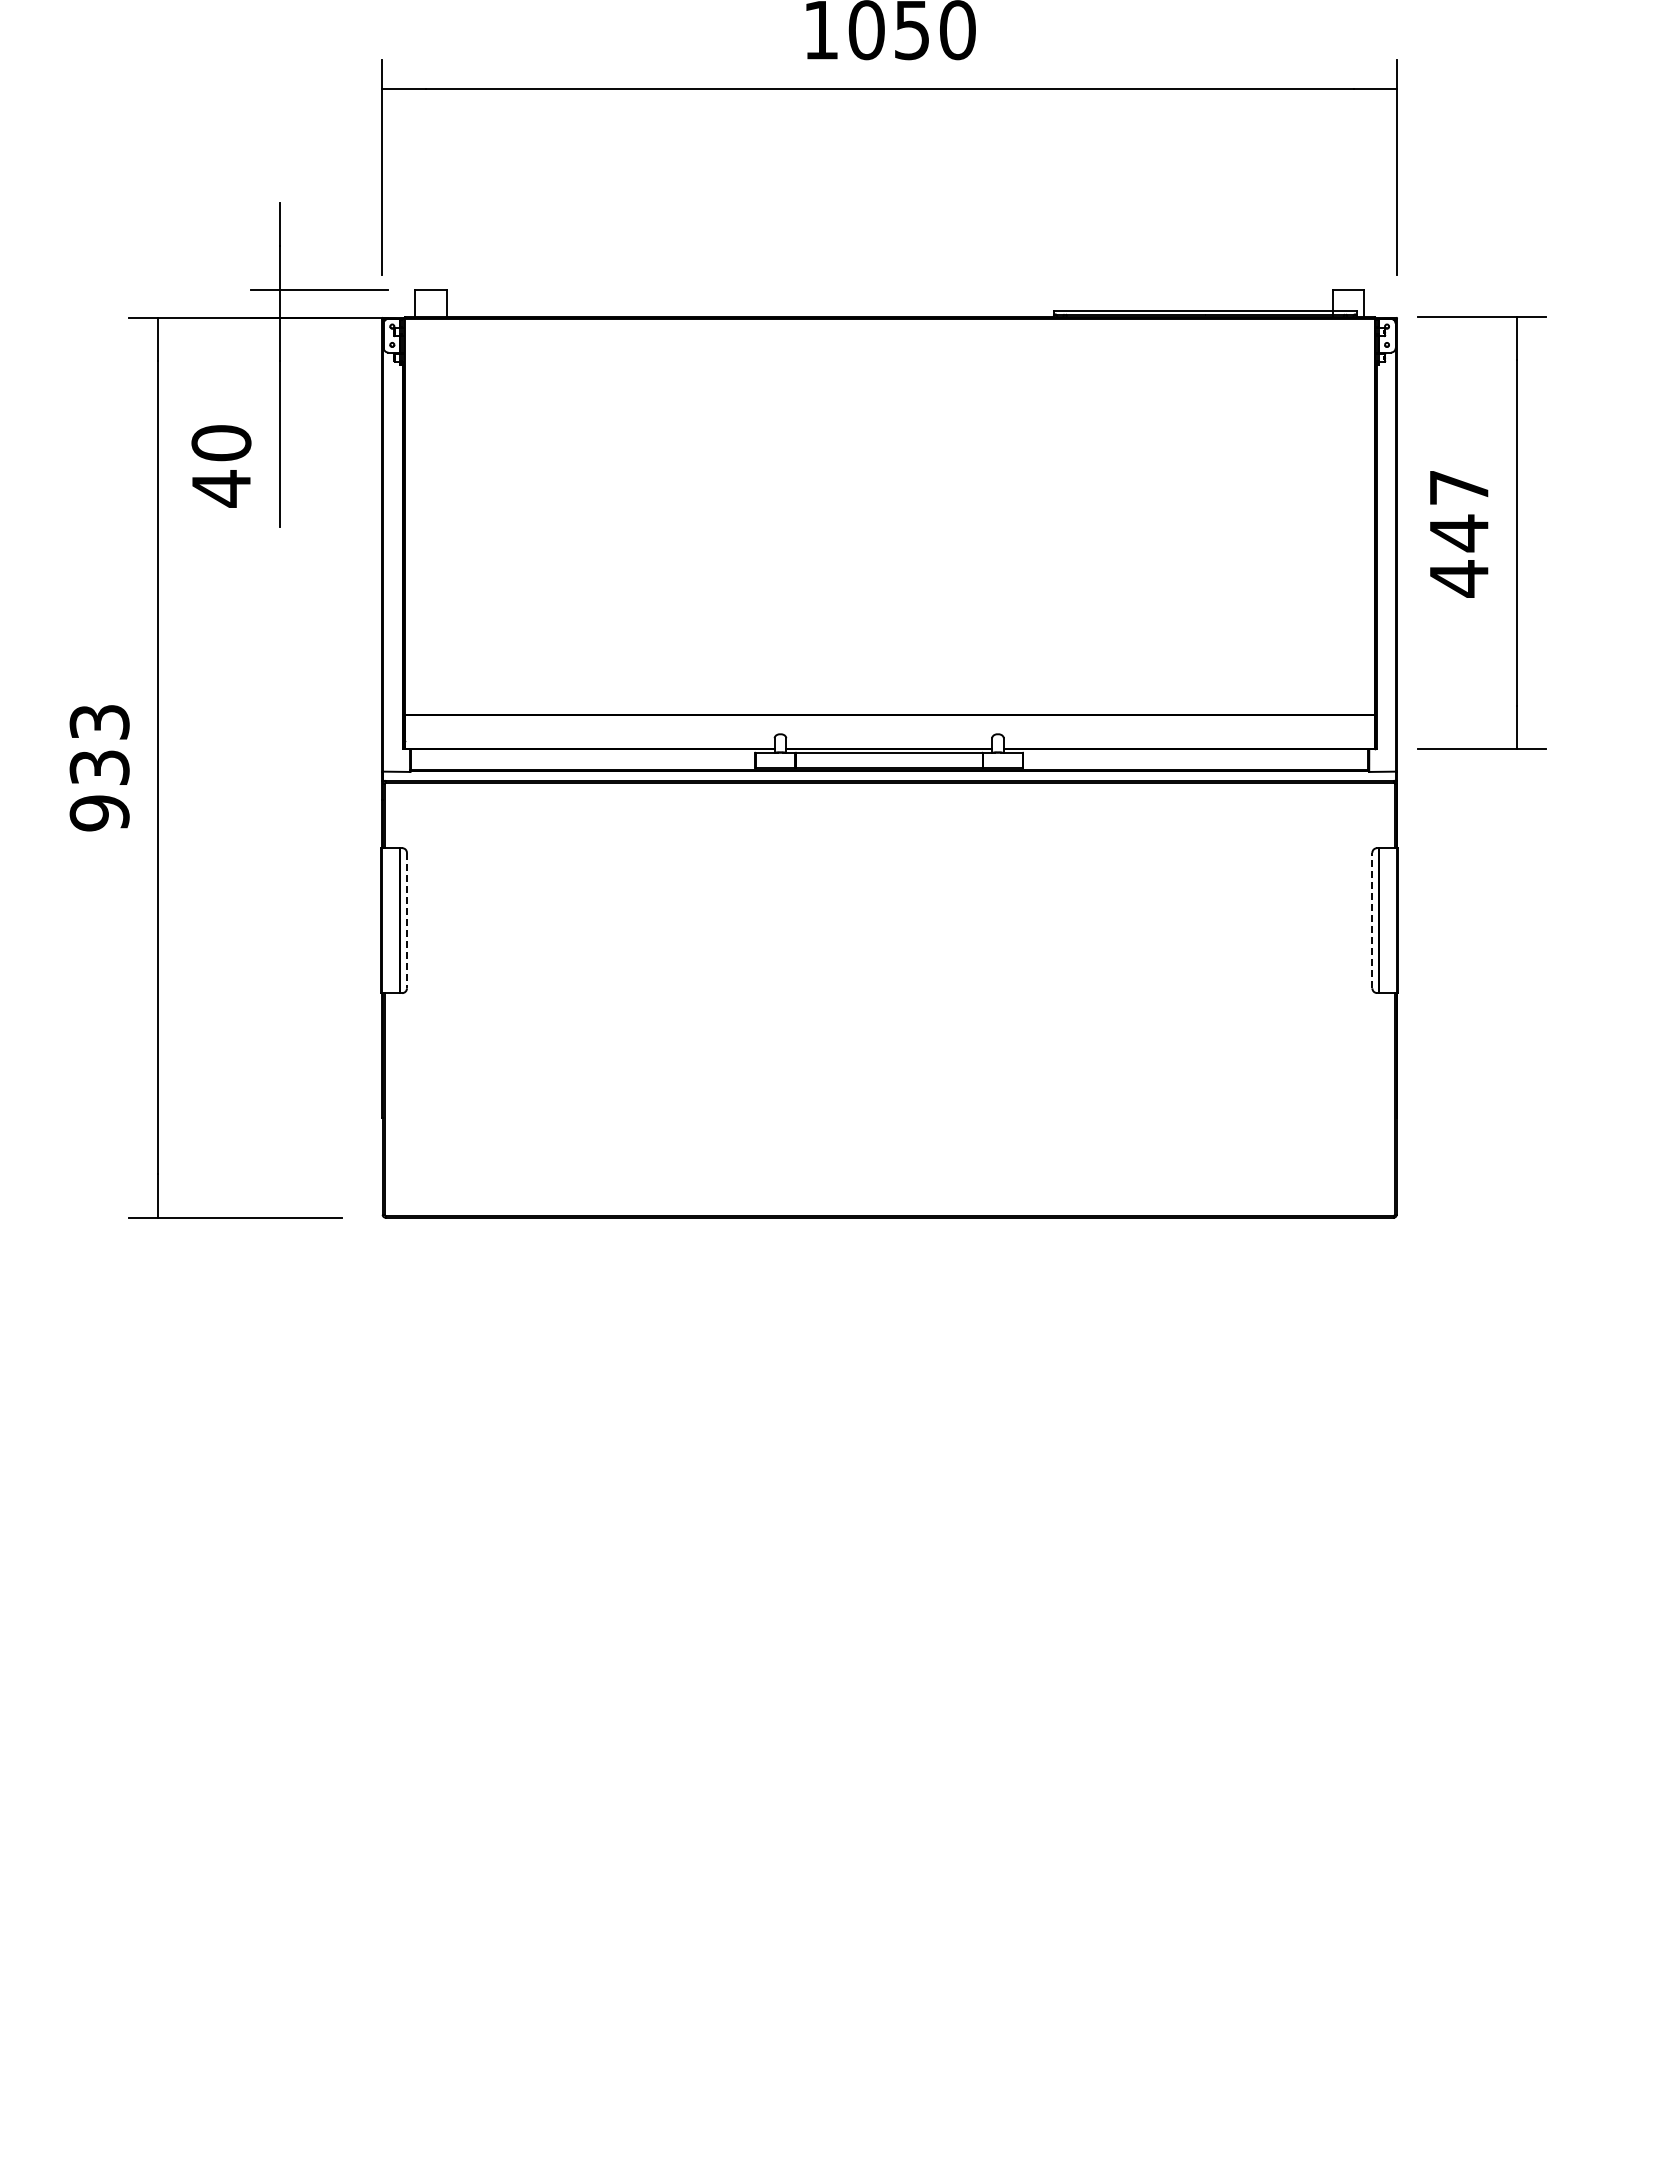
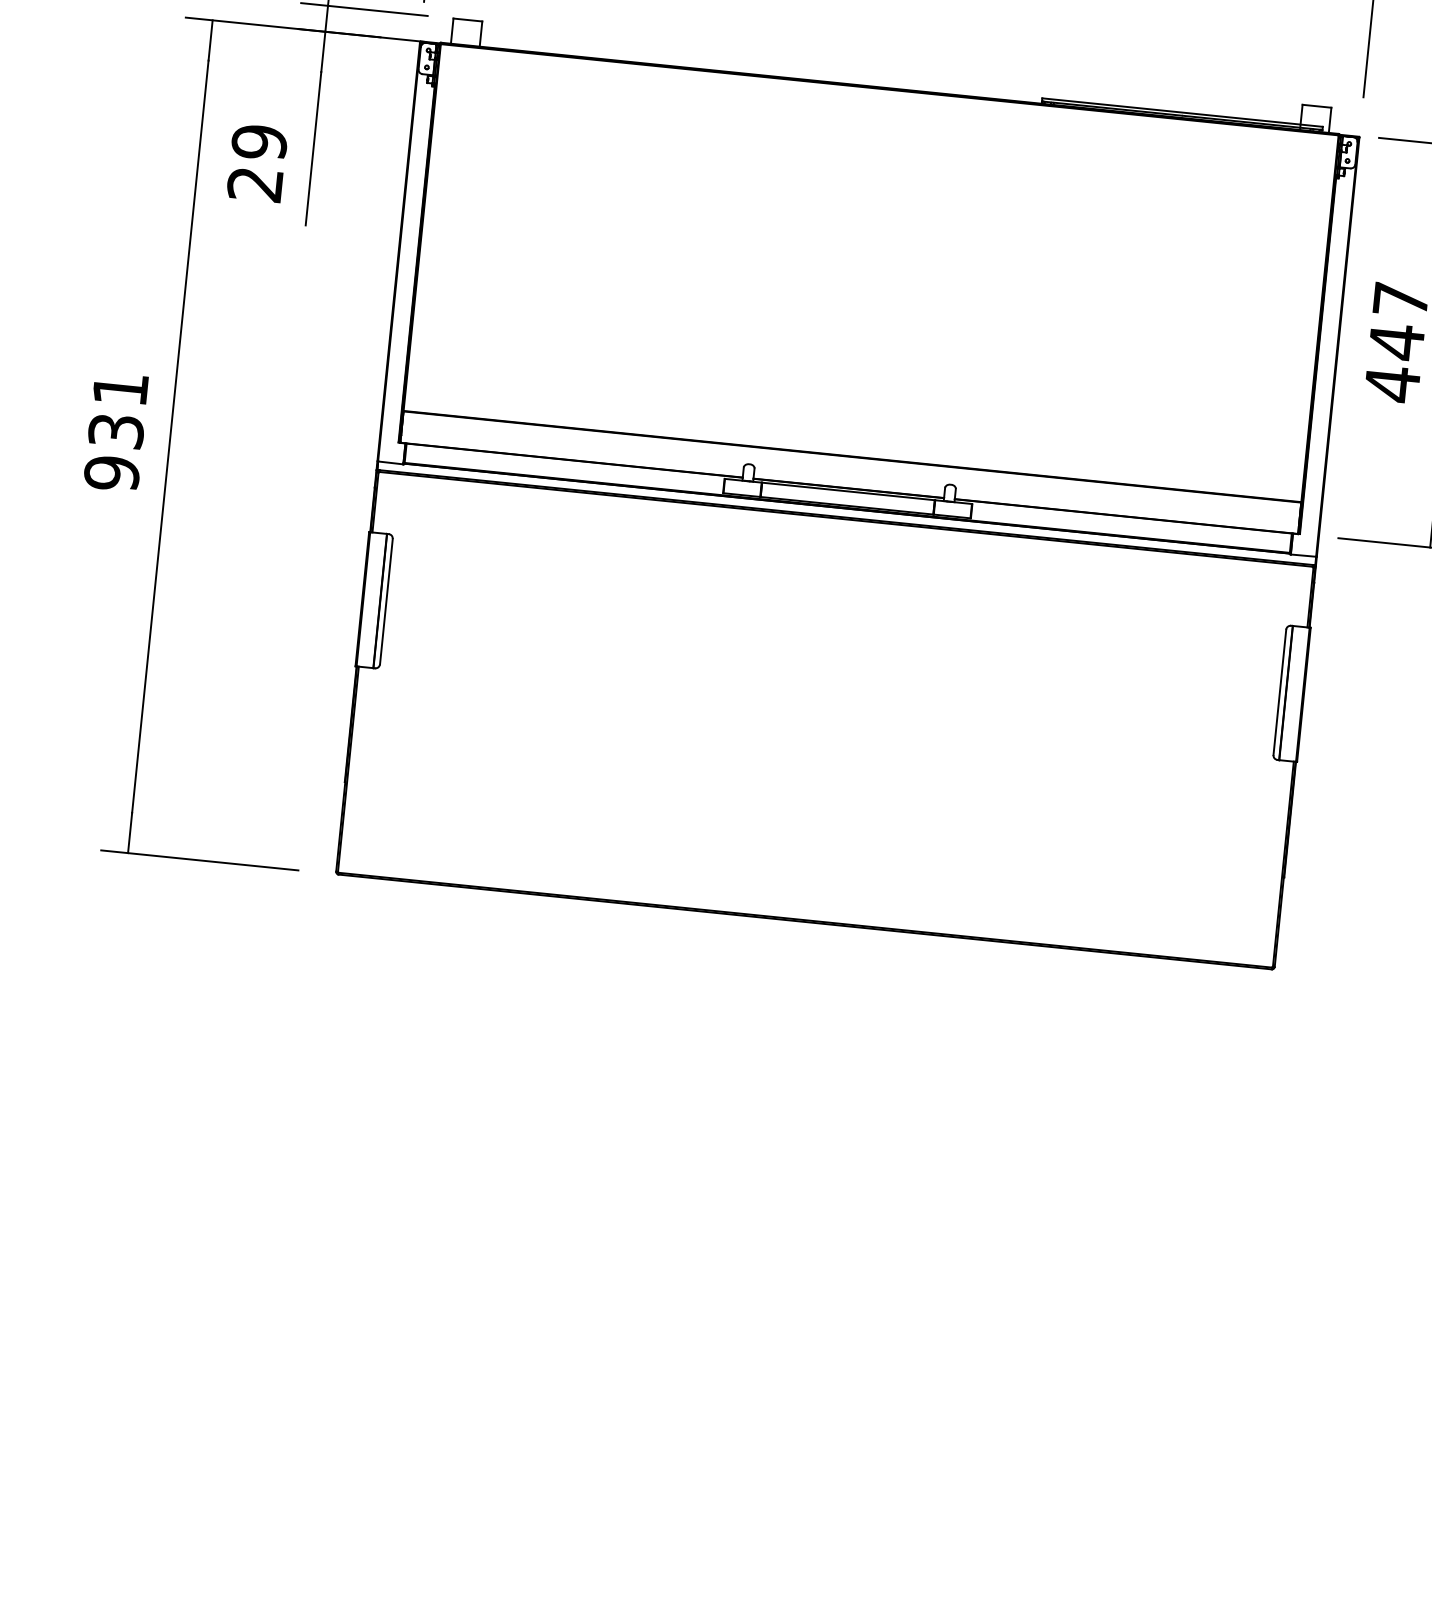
text: (221, 466) -> (257, 163), 40 -> 29
text: (99, 722) -> (120, 389), 933 -> 931
line: (407, 920) -> (386, 601), dashed -> solid
line: (1372, 920) -> (1280, 692), dashed -> solid

